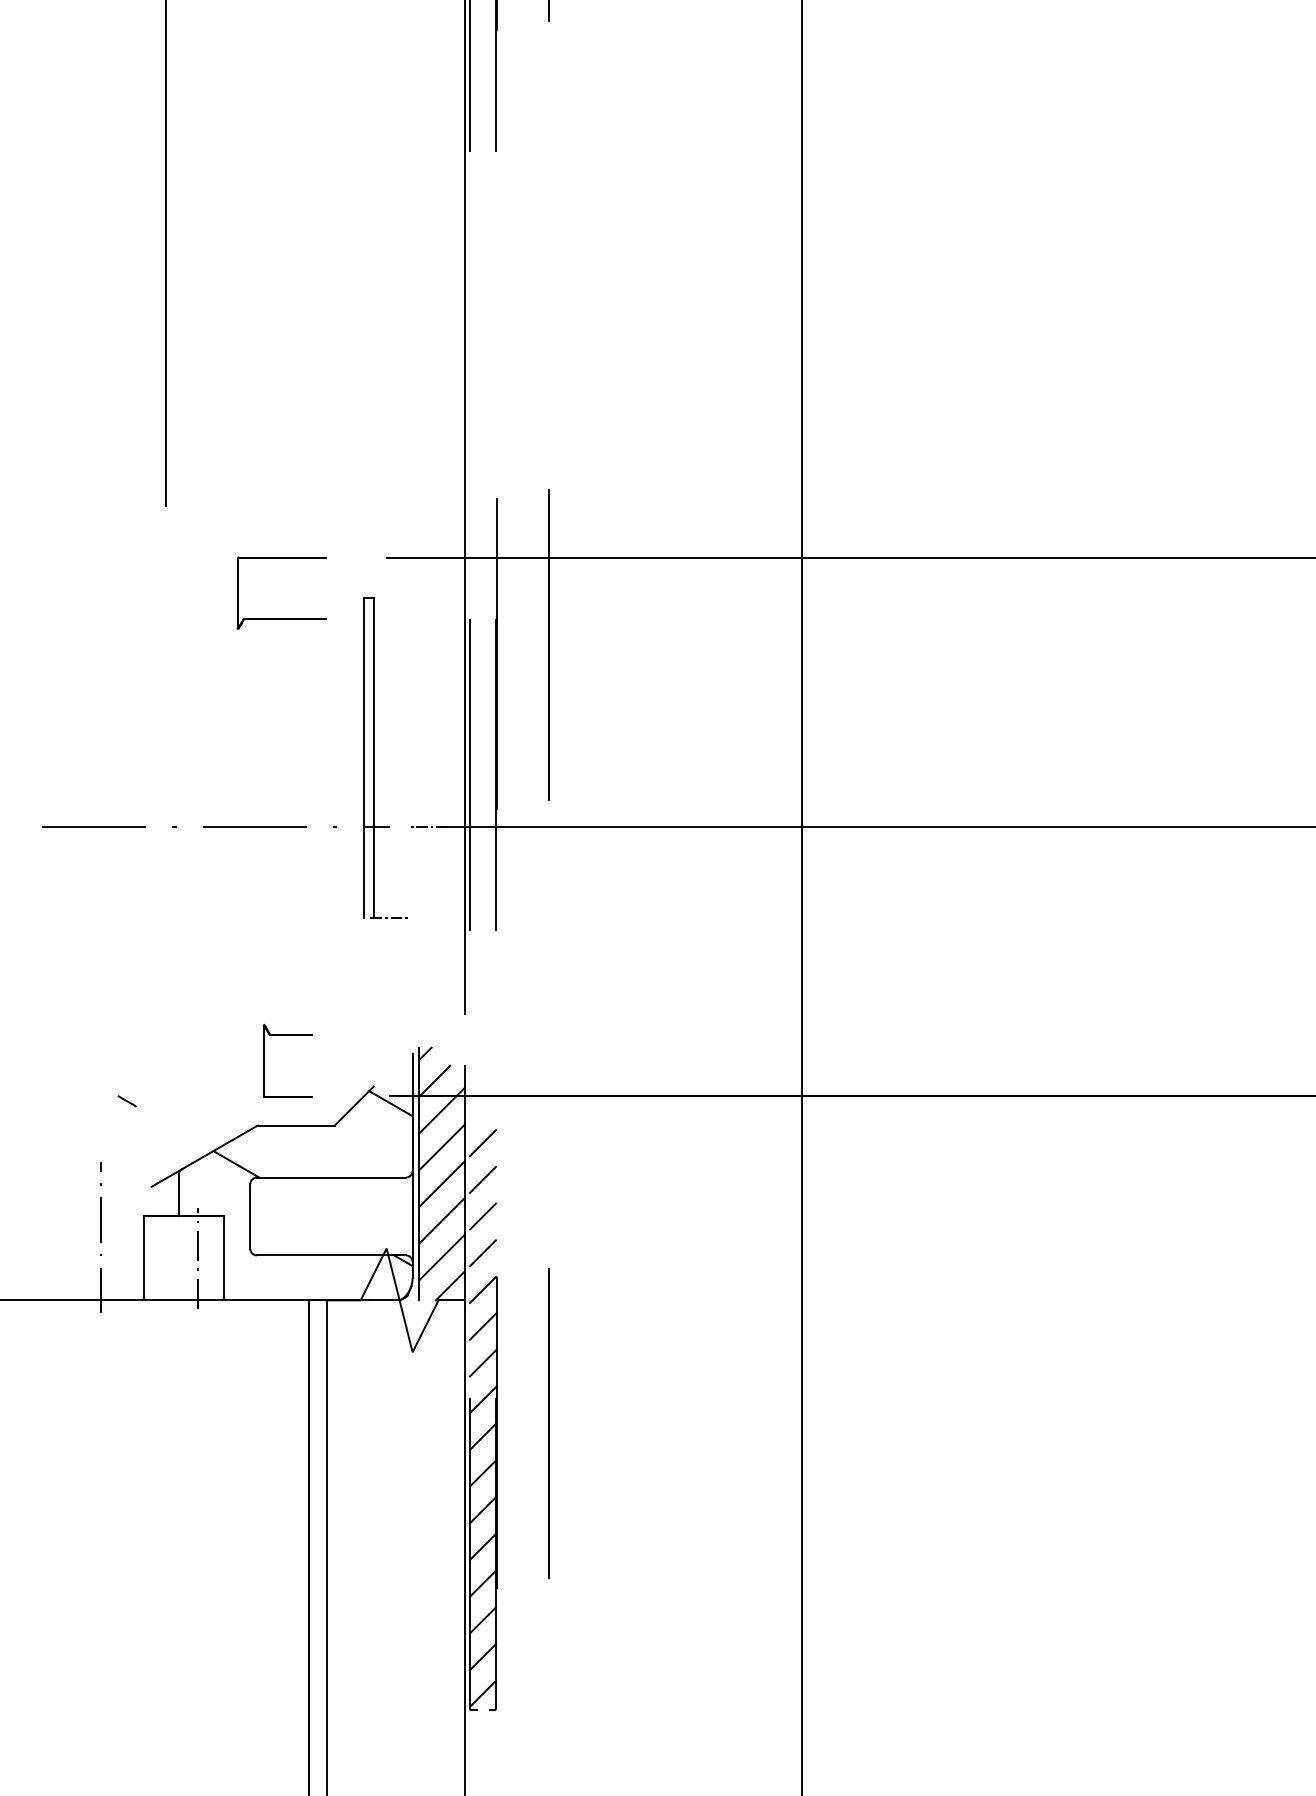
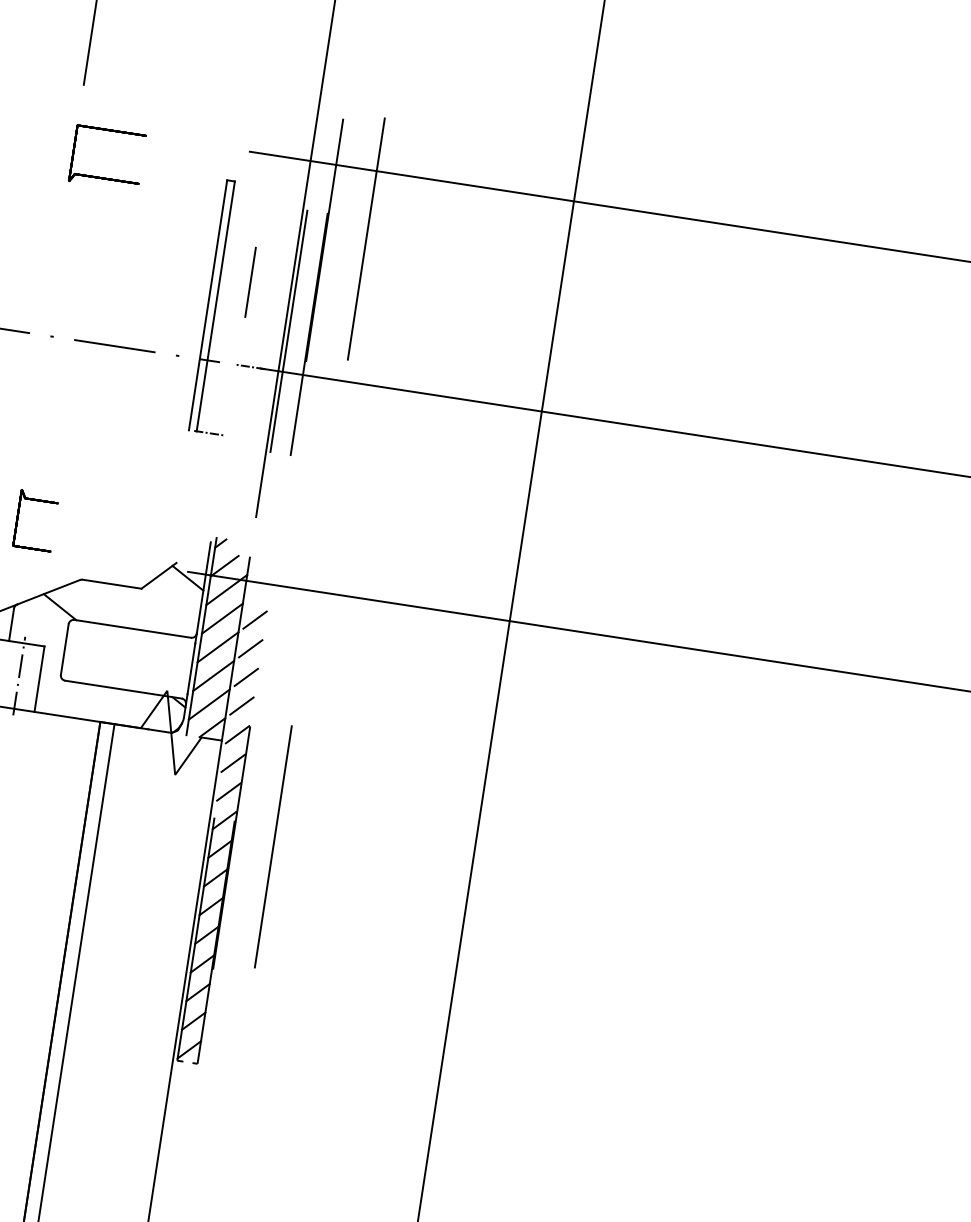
part: (281, 618) -> (104, 178), moved
line: (412, 720) -> (250, 281), added
part: (264, 1060) -> (17, 517), moved

